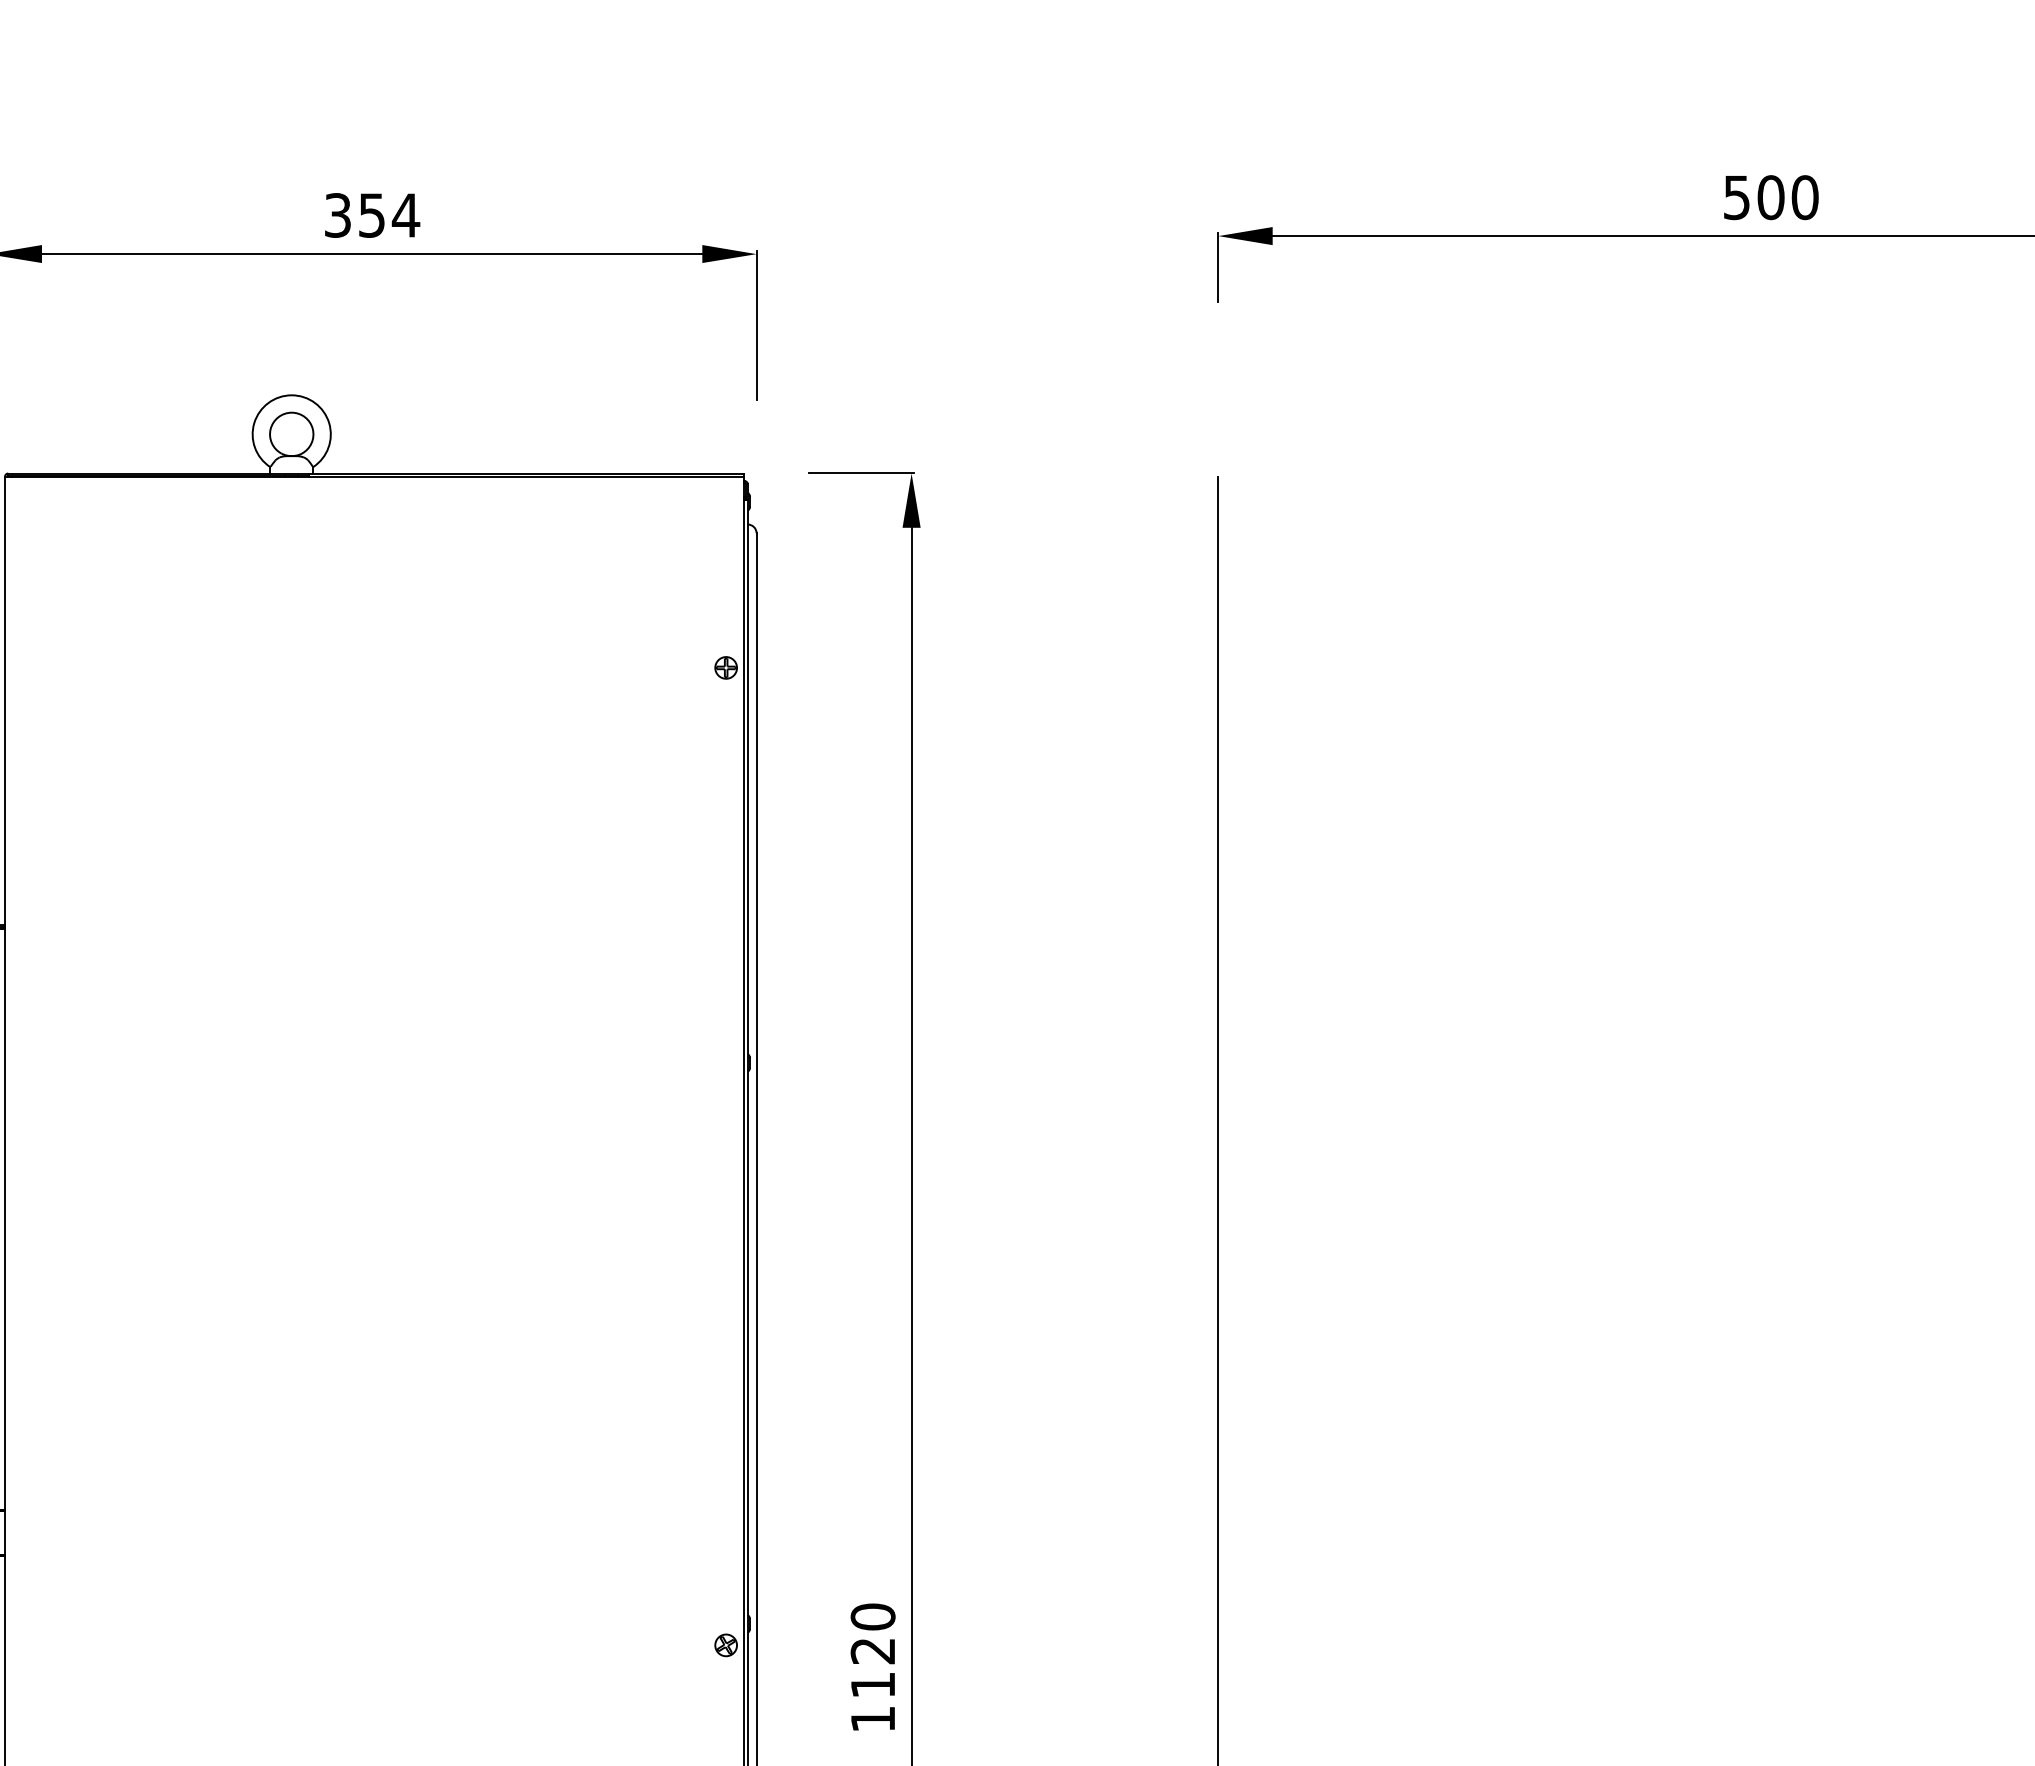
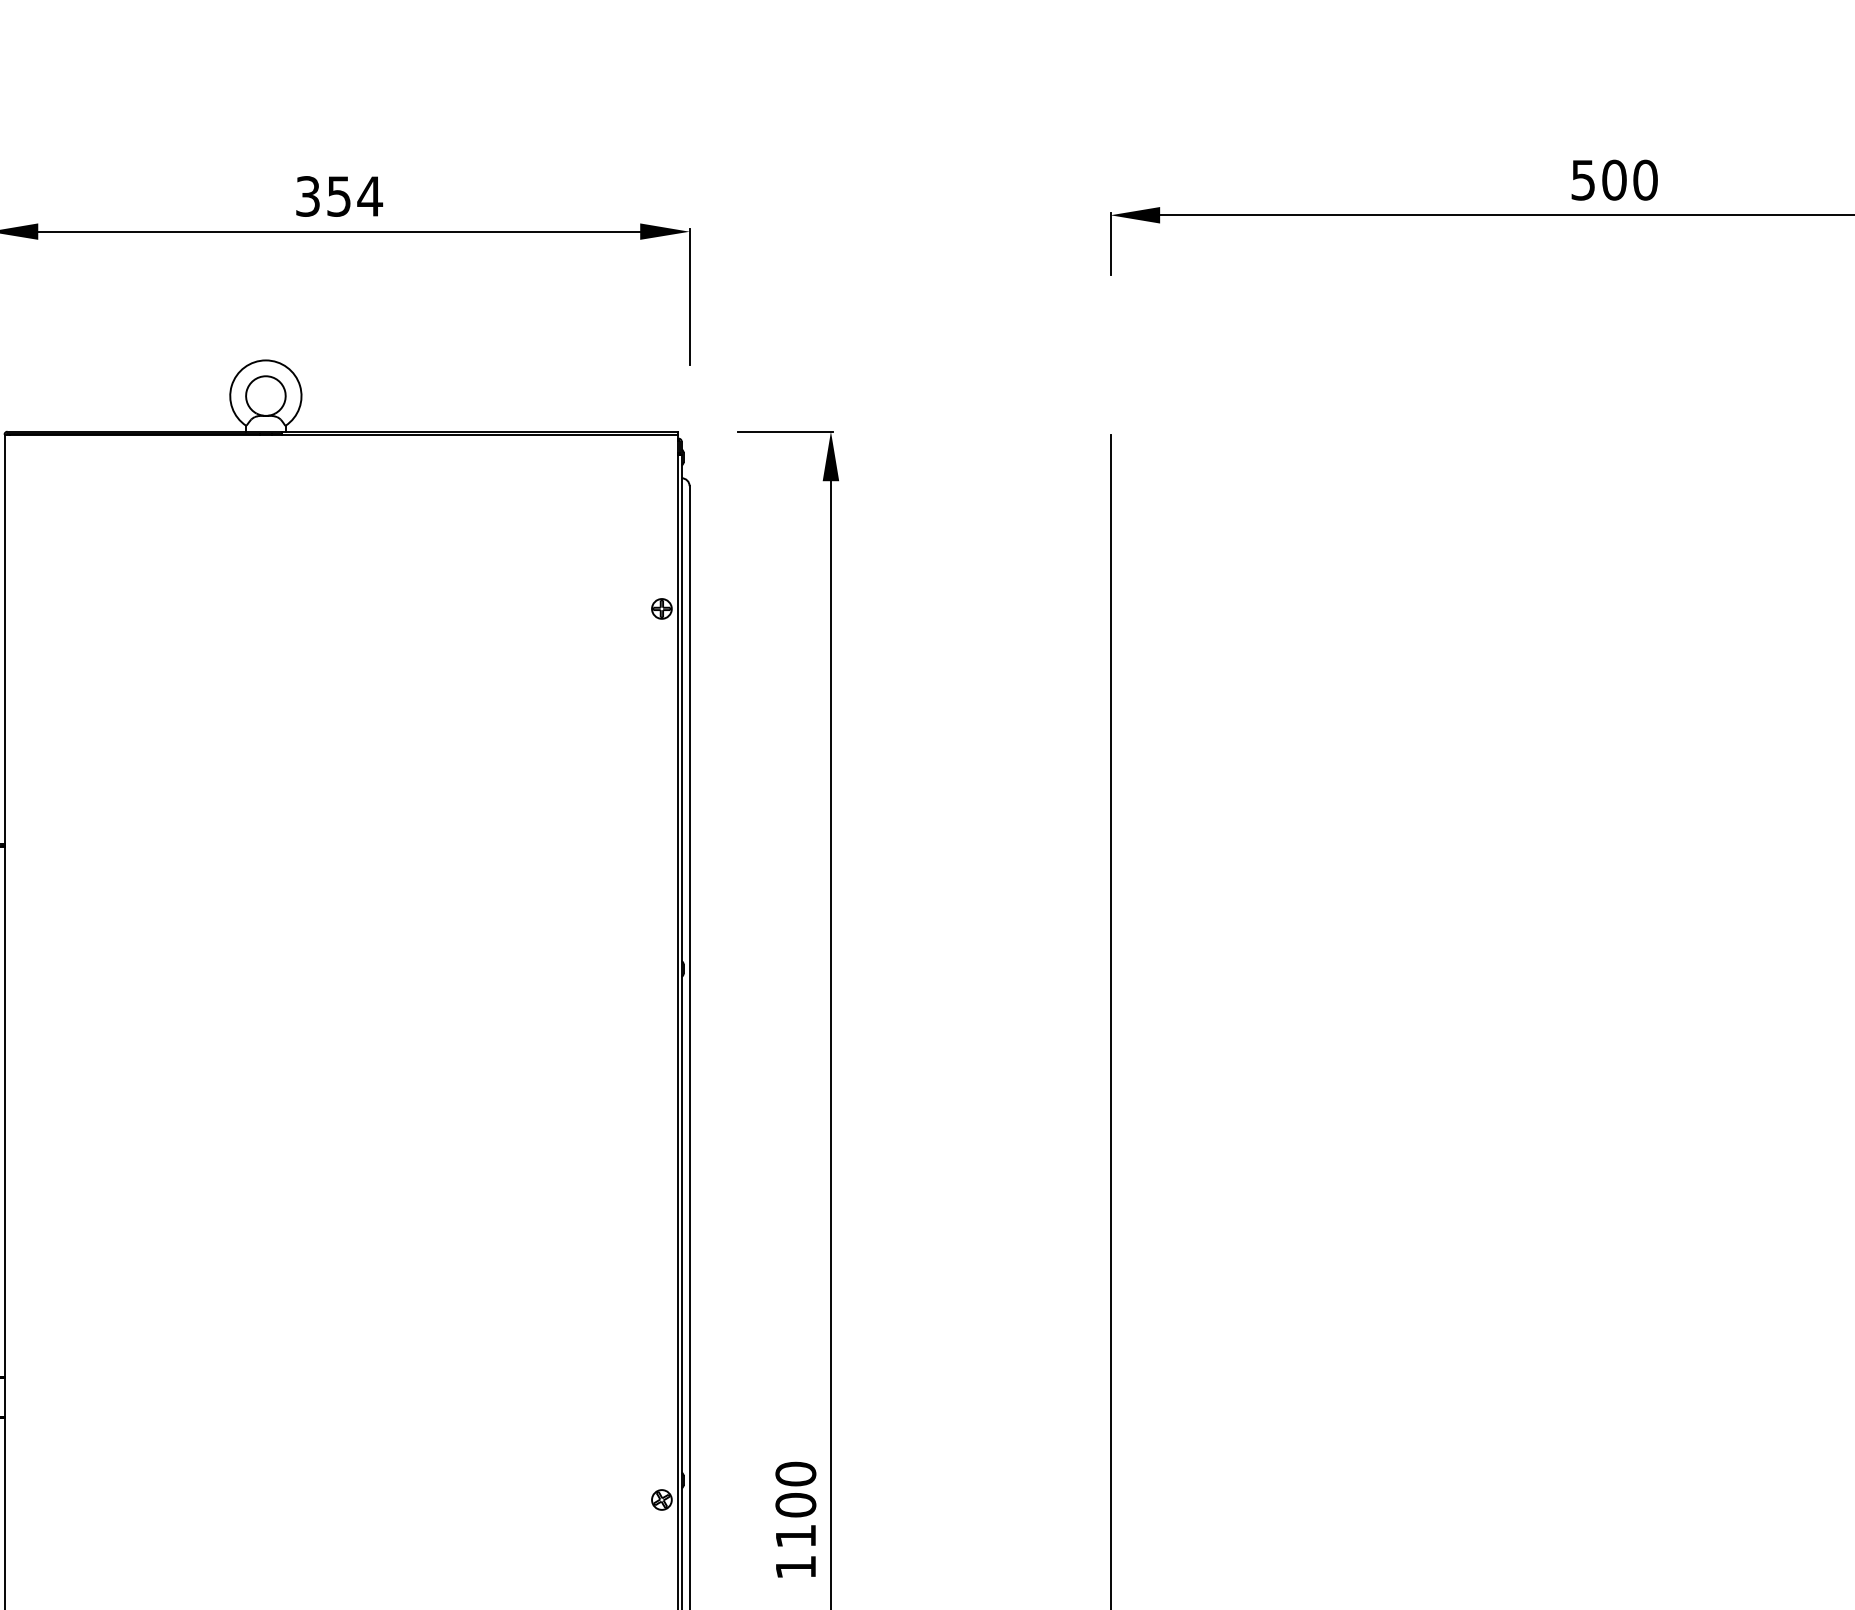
text: (872, 1650) -> (795, 1504), 1120 -> 1100

